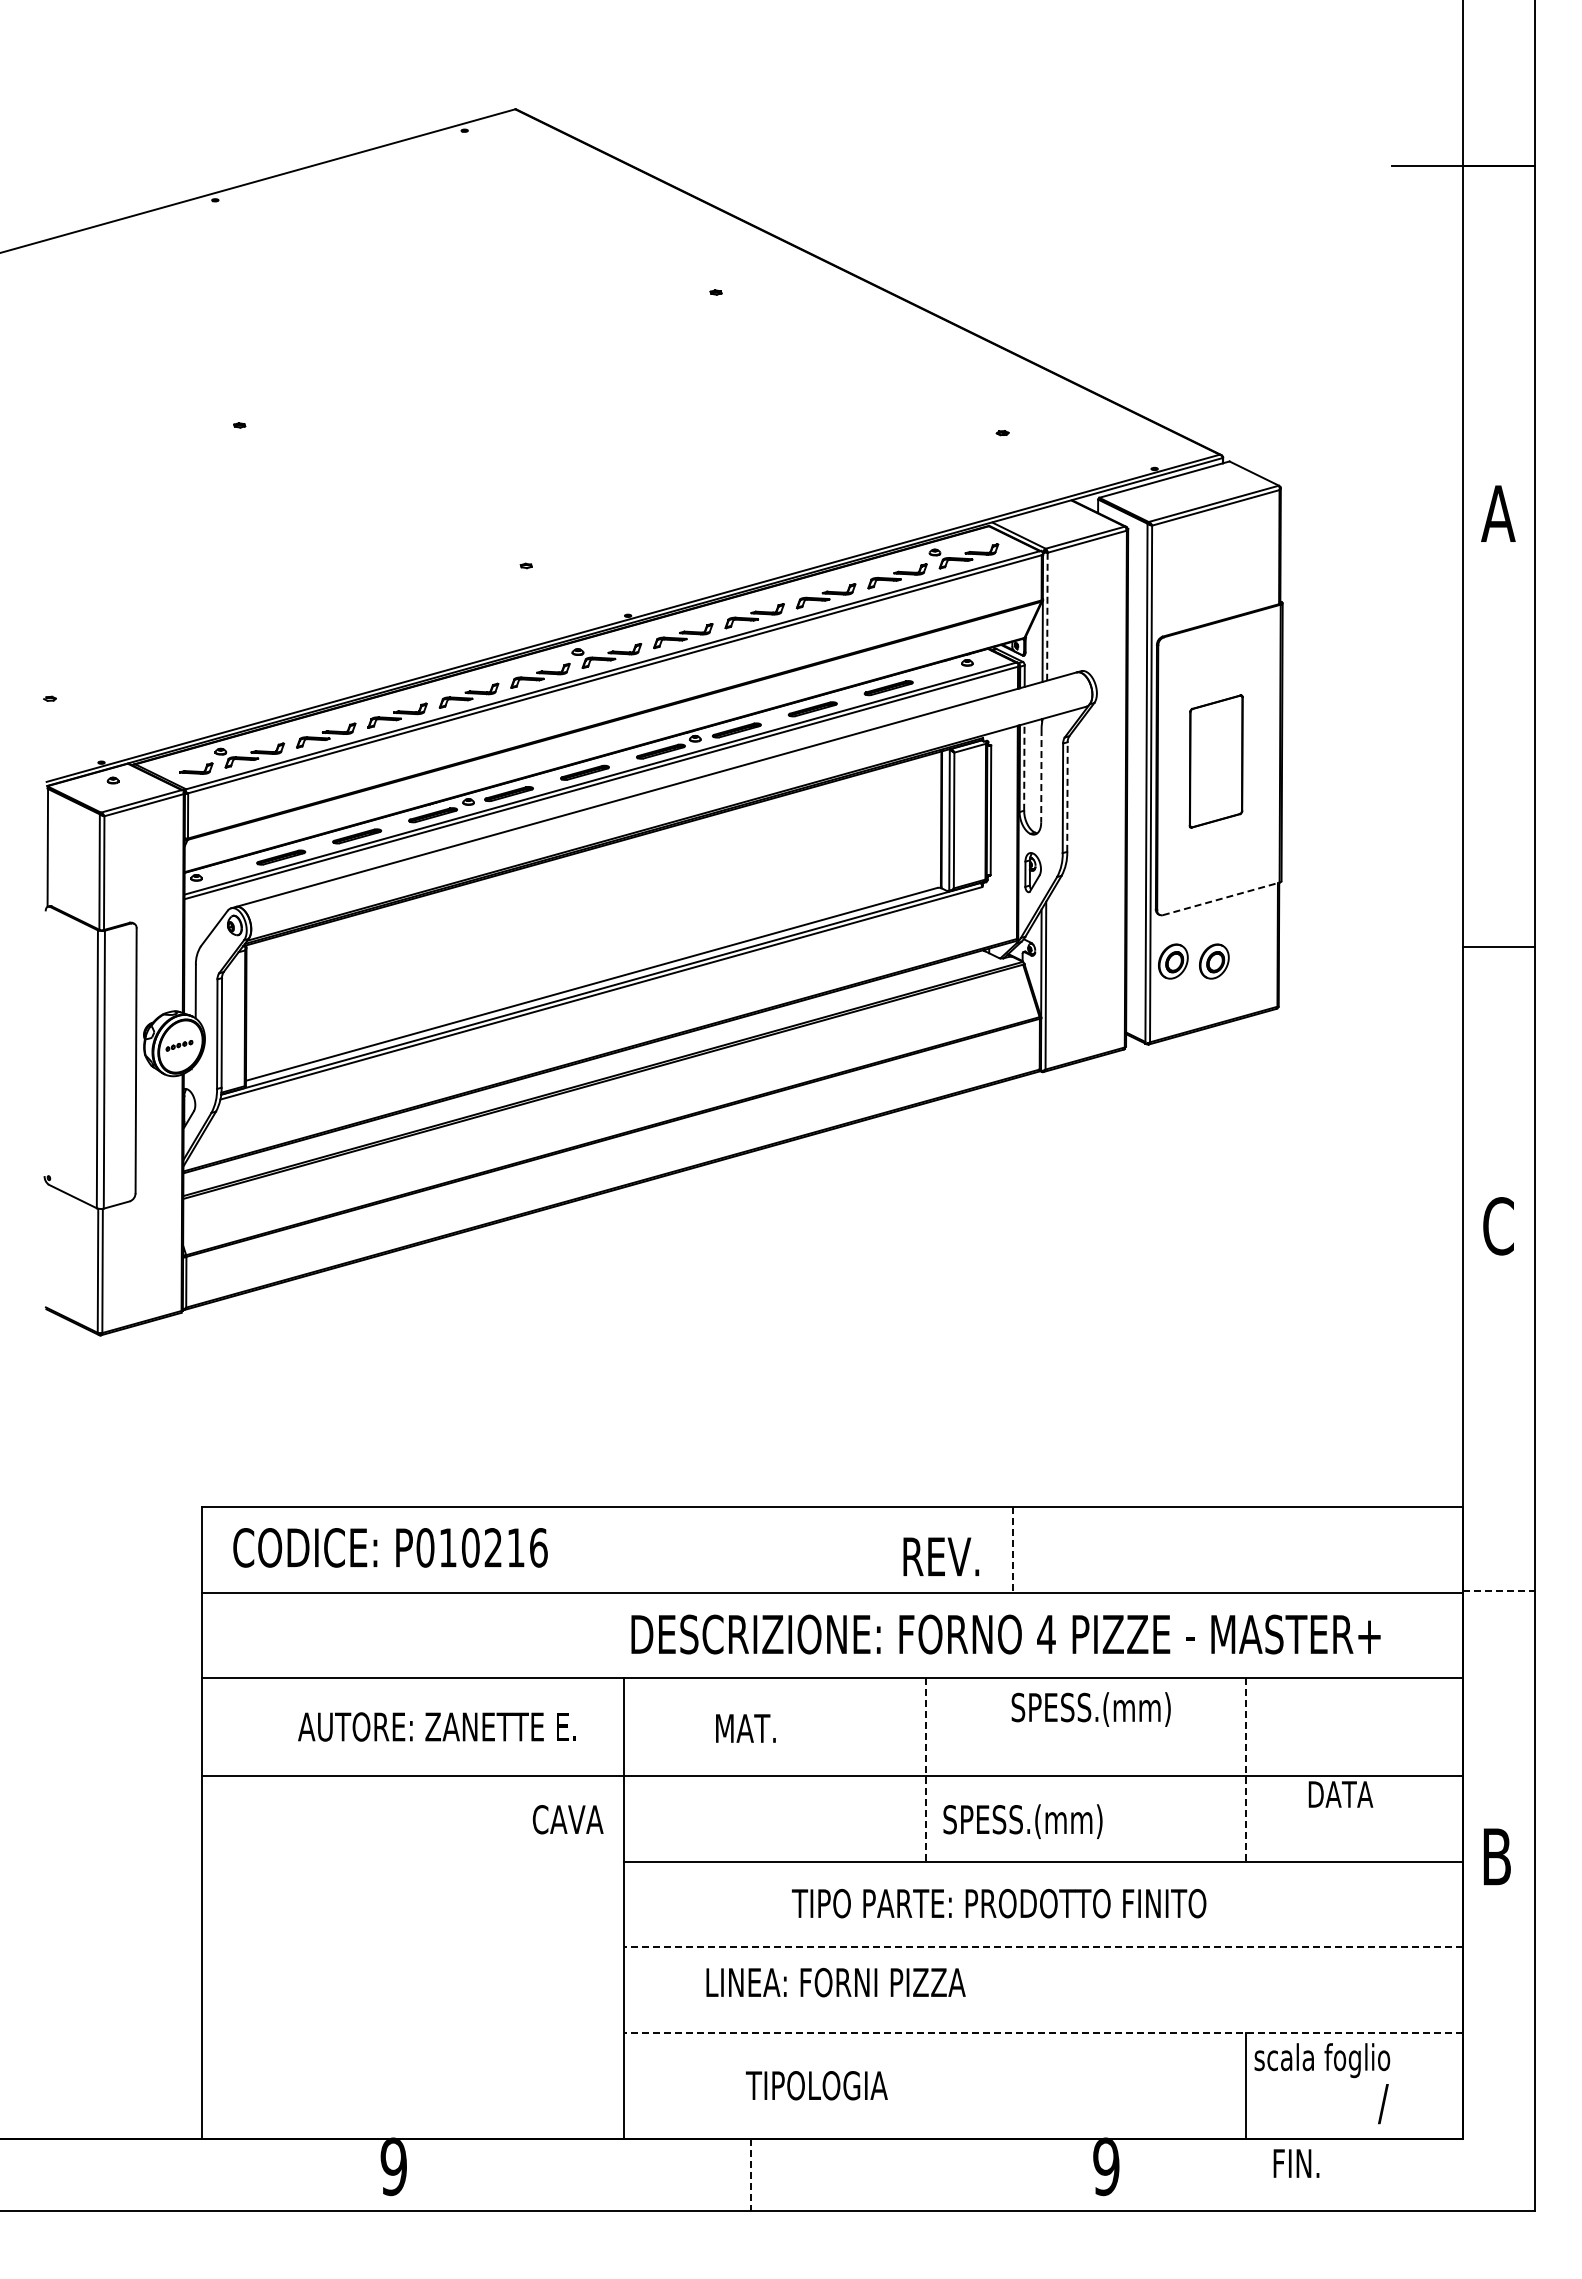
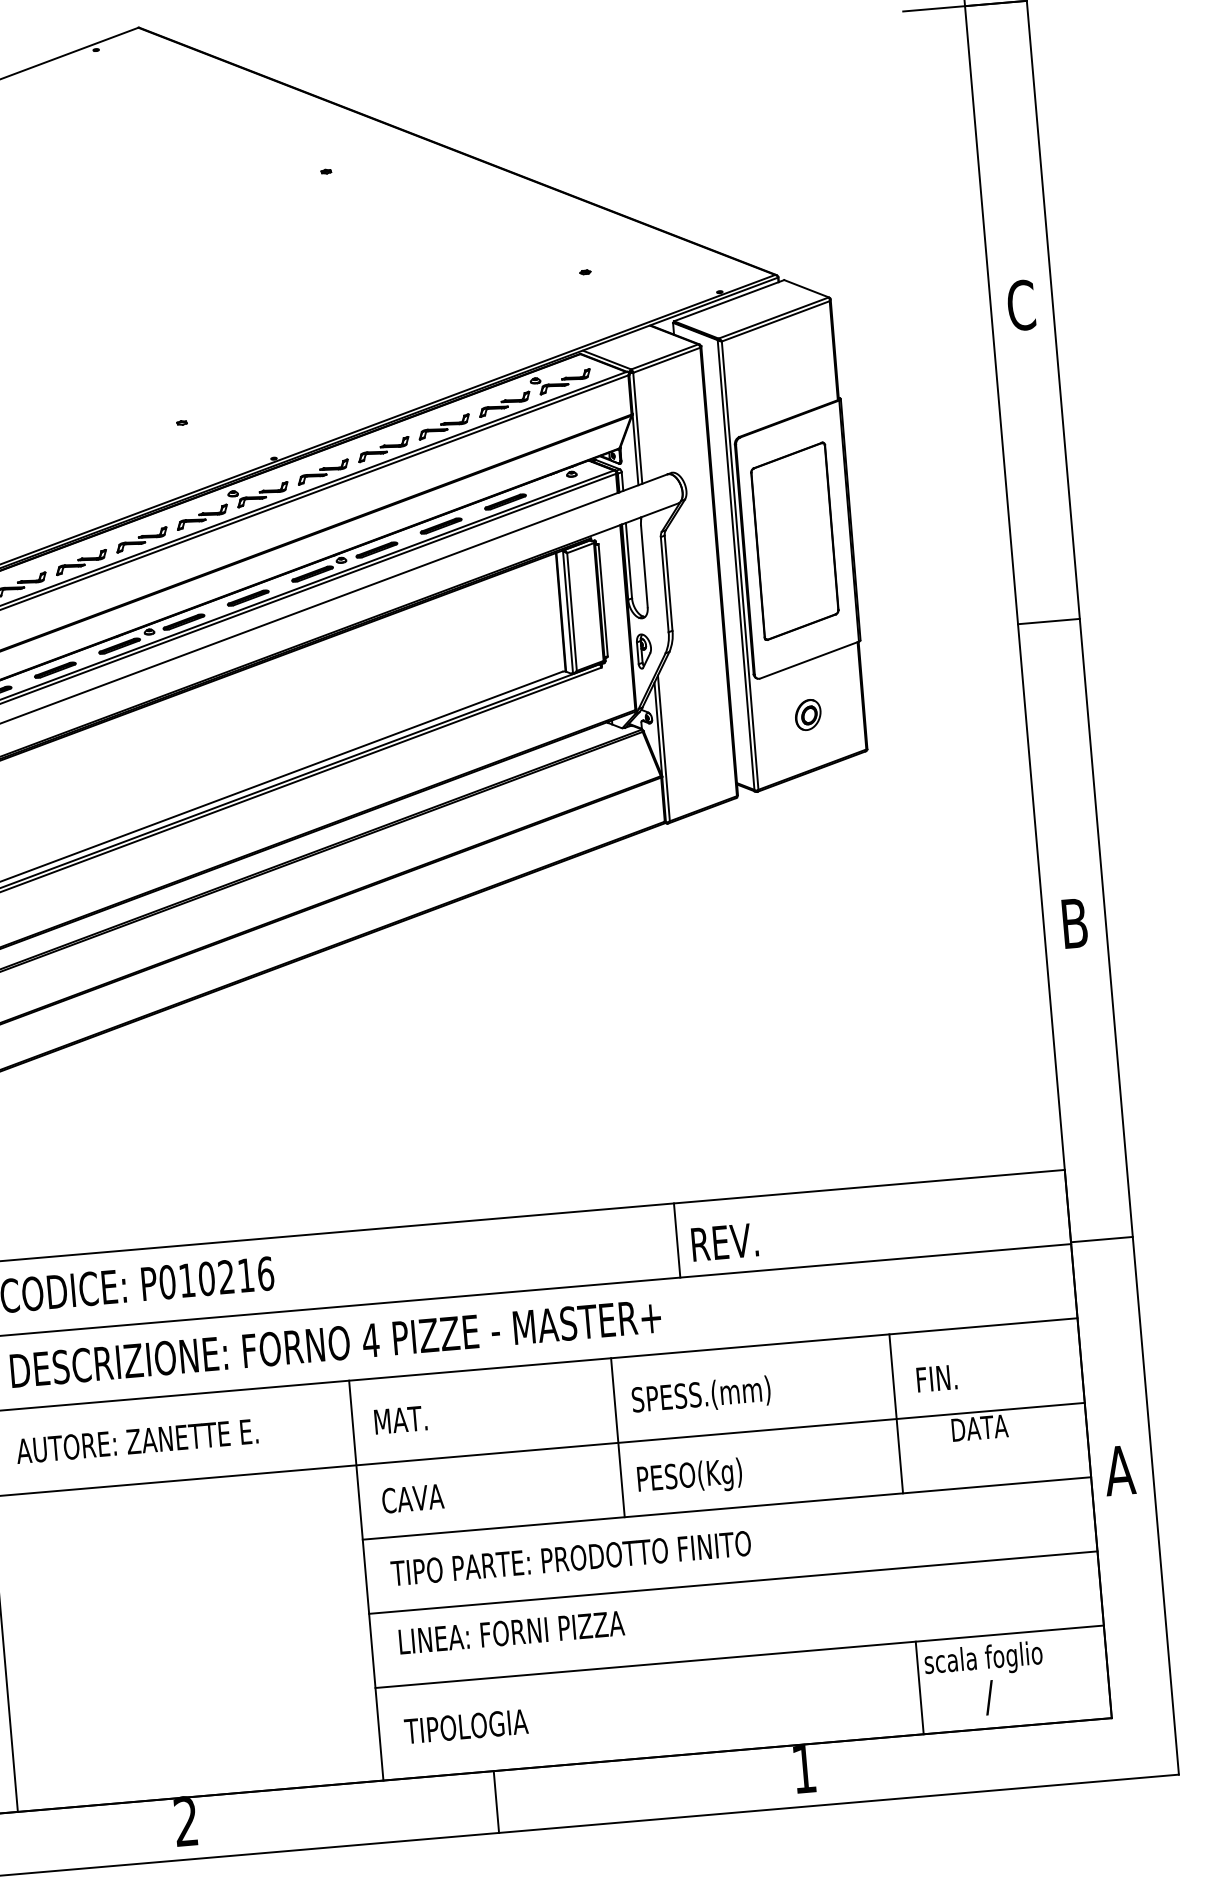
text: (1498, 513) -> (1021, 305), A -> C
line: (1047, 616) -> (637, 428), dashed -> solid
part: (1216, 761) -> (795, 541), size x1.67
line: (1024, 766) -> (629, 559), dashed -> solid
line: (1041, 775) -> (644, 566), dashed -> solid
line: (1067, 797) -> (668, 583), dashed -> solid
line: (1221, 898) -> (809, 659), dashed -> solid
line: (1498, 947) -> (1048, 621), moved
part: (1173, 961) -> (772, 717), removed
text: (1498, 1226) -> (1074, 923), C -> B
line: (1012, 1550) -> (676, 1240), dashed -> solid
text: (941, 1556) -> (725, 1241), moved
line: (1498, 1590) -> (1101, 1239), dashed -> solid
text: (1005, 1634) -> (335, 1343), moved
text: (1090, 1709) -> (700, 1396), moved
text: (436, 1726) -> (136, 1440), moved
text: (745, 1728) -> (400, 1420), moved
line: (925, 1770) -> (617, 1438), dashed -> solid
line: (1246, 1770) -> (896, 1414), dashed -> solid
text: (567, 1819) -> (412, 1498), moved
text: (1022, 1822) -> (705, 1476), SPESS.(mm) -> PESO(Kg)
text: (1496, 1856) -> (1119, 1470), B -> A
text: (998, 1903) -> (570, 1558), moved
line: (1043, 1947) -> (733, 1582), dashed -> solid
text: (835, 1982) -> (511, 1632), moved
line: (1043, 2032) -> (739, 1656), dashed -> solid
text: (816, 2085) -> (466, 1726), moved
text: (1383, 2104) -> (989, 1698), moved
text: (1296, 2163) -> (936, 1378), moved
text: (393, 2166) -> (185, 1821), 9 -> 2
text: (1106, 2166) -> (804, 1768), 9 -> 1
line: (750, 2175) -> (496, 1802), dashed -> solid

